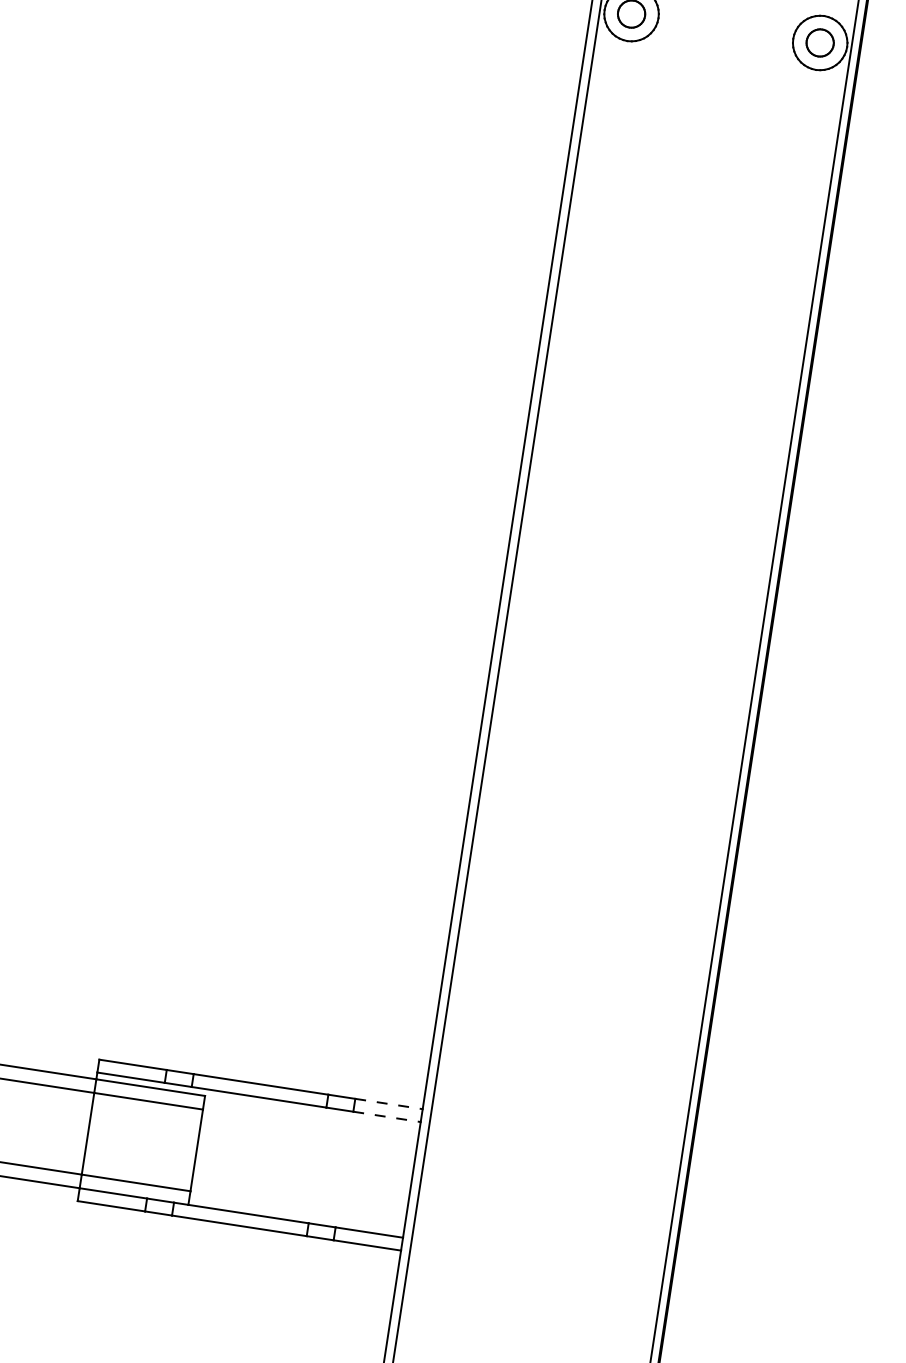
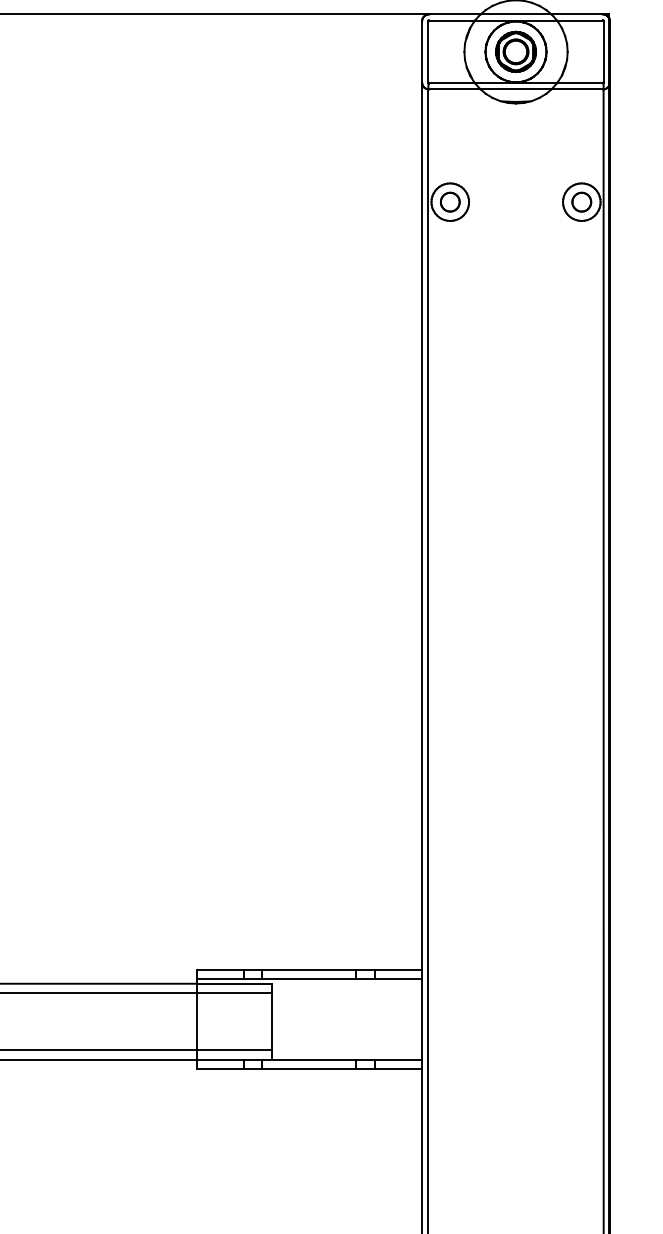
line: (390, 1104) -> (399, 970), dashed -> solid
line: (388, 1117) -> (399, 979), dashed -> solid

